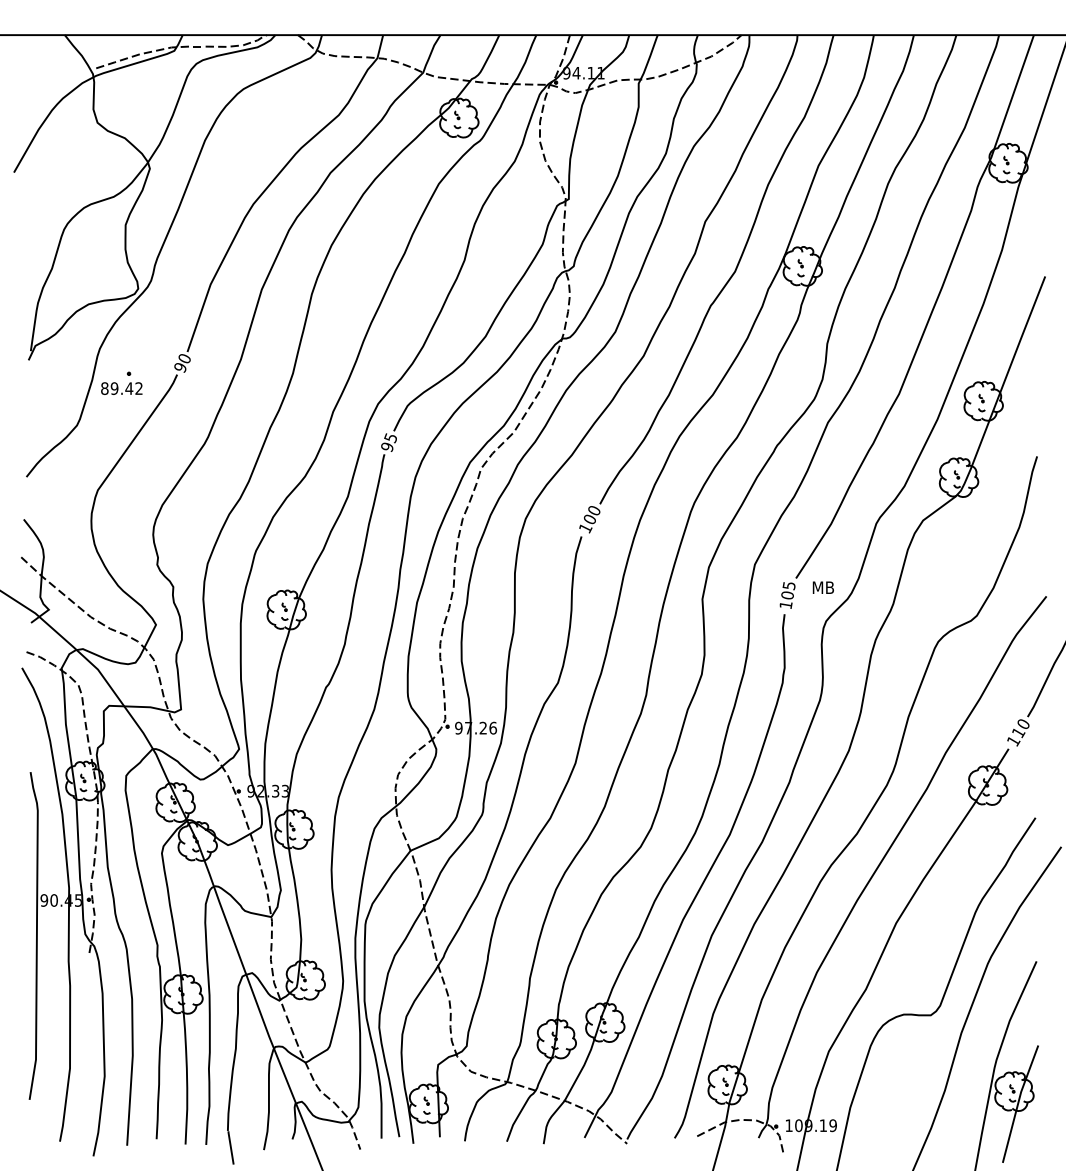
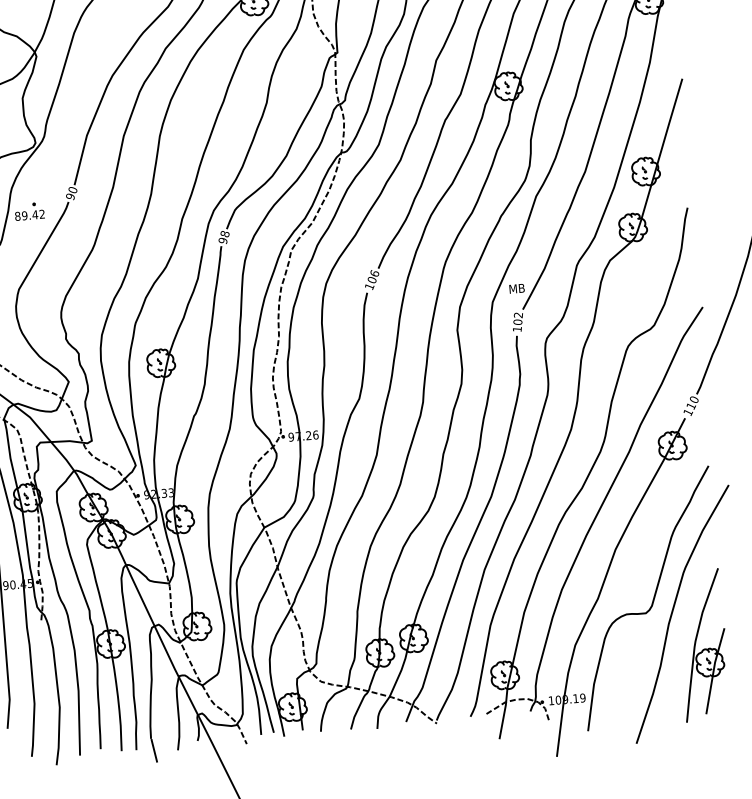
text: (390, 438) -> (224, 234), 95 -> 98
text: (594, 509) -> (374, 272), 100 -> 106
text: (788, 586) -> (518, 315), 105 -> 102
text: (822, 587) -> (516, 288), moved

